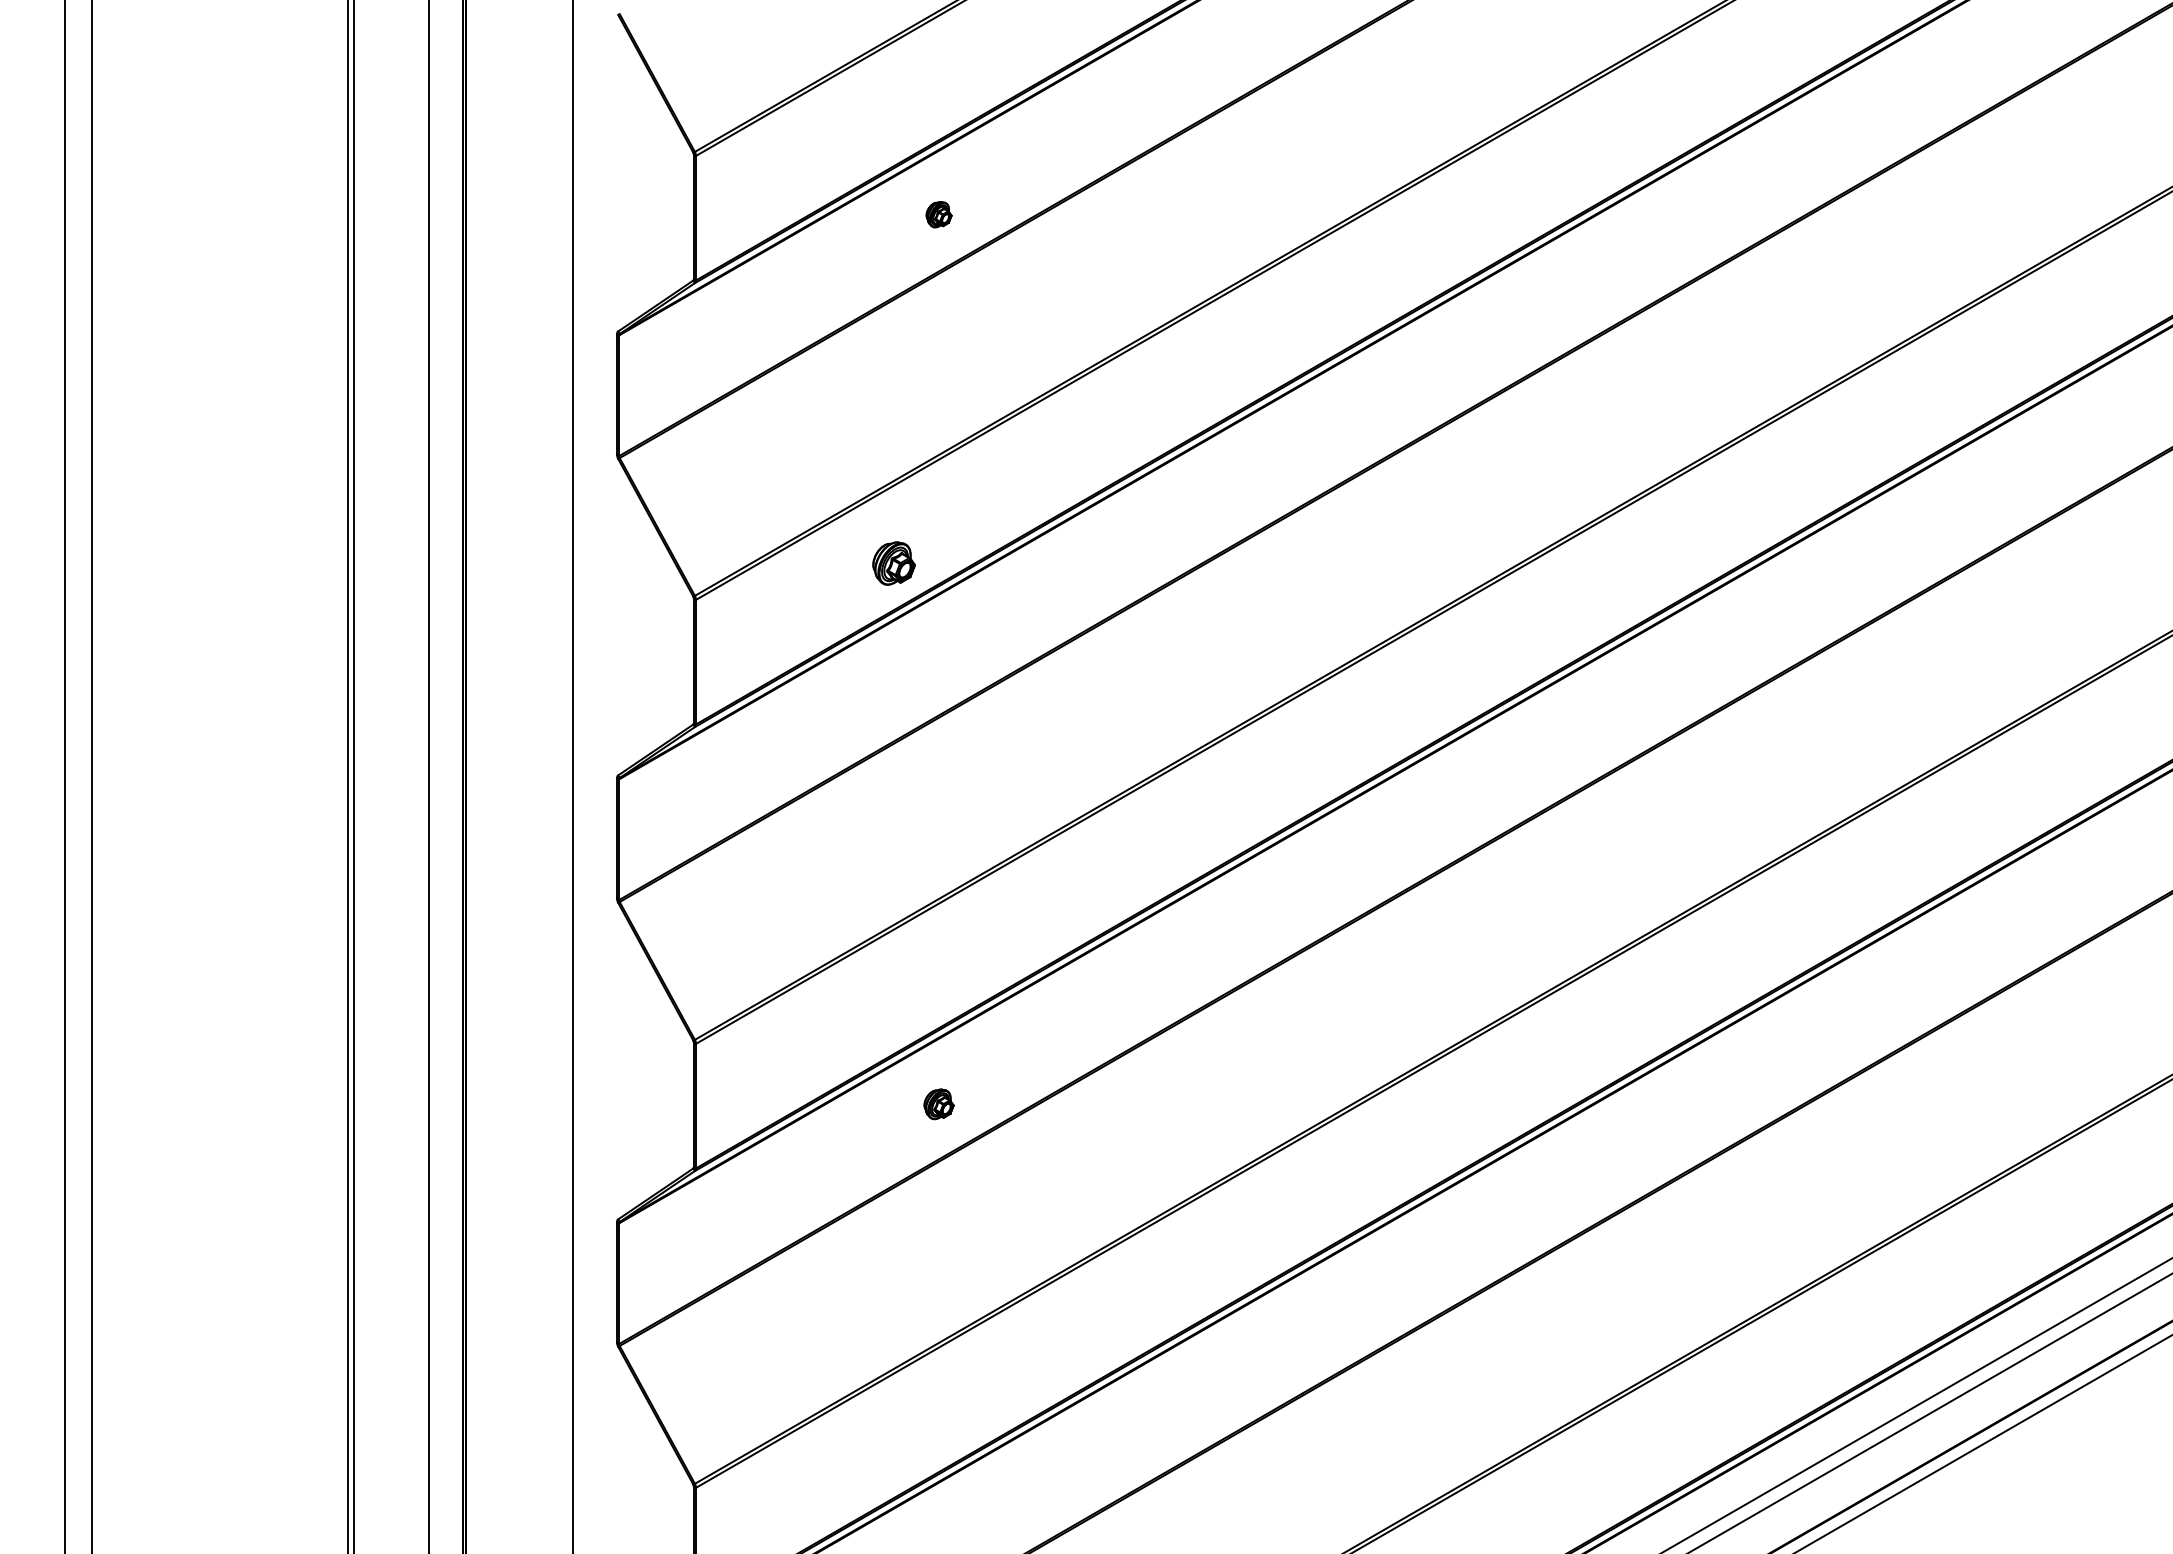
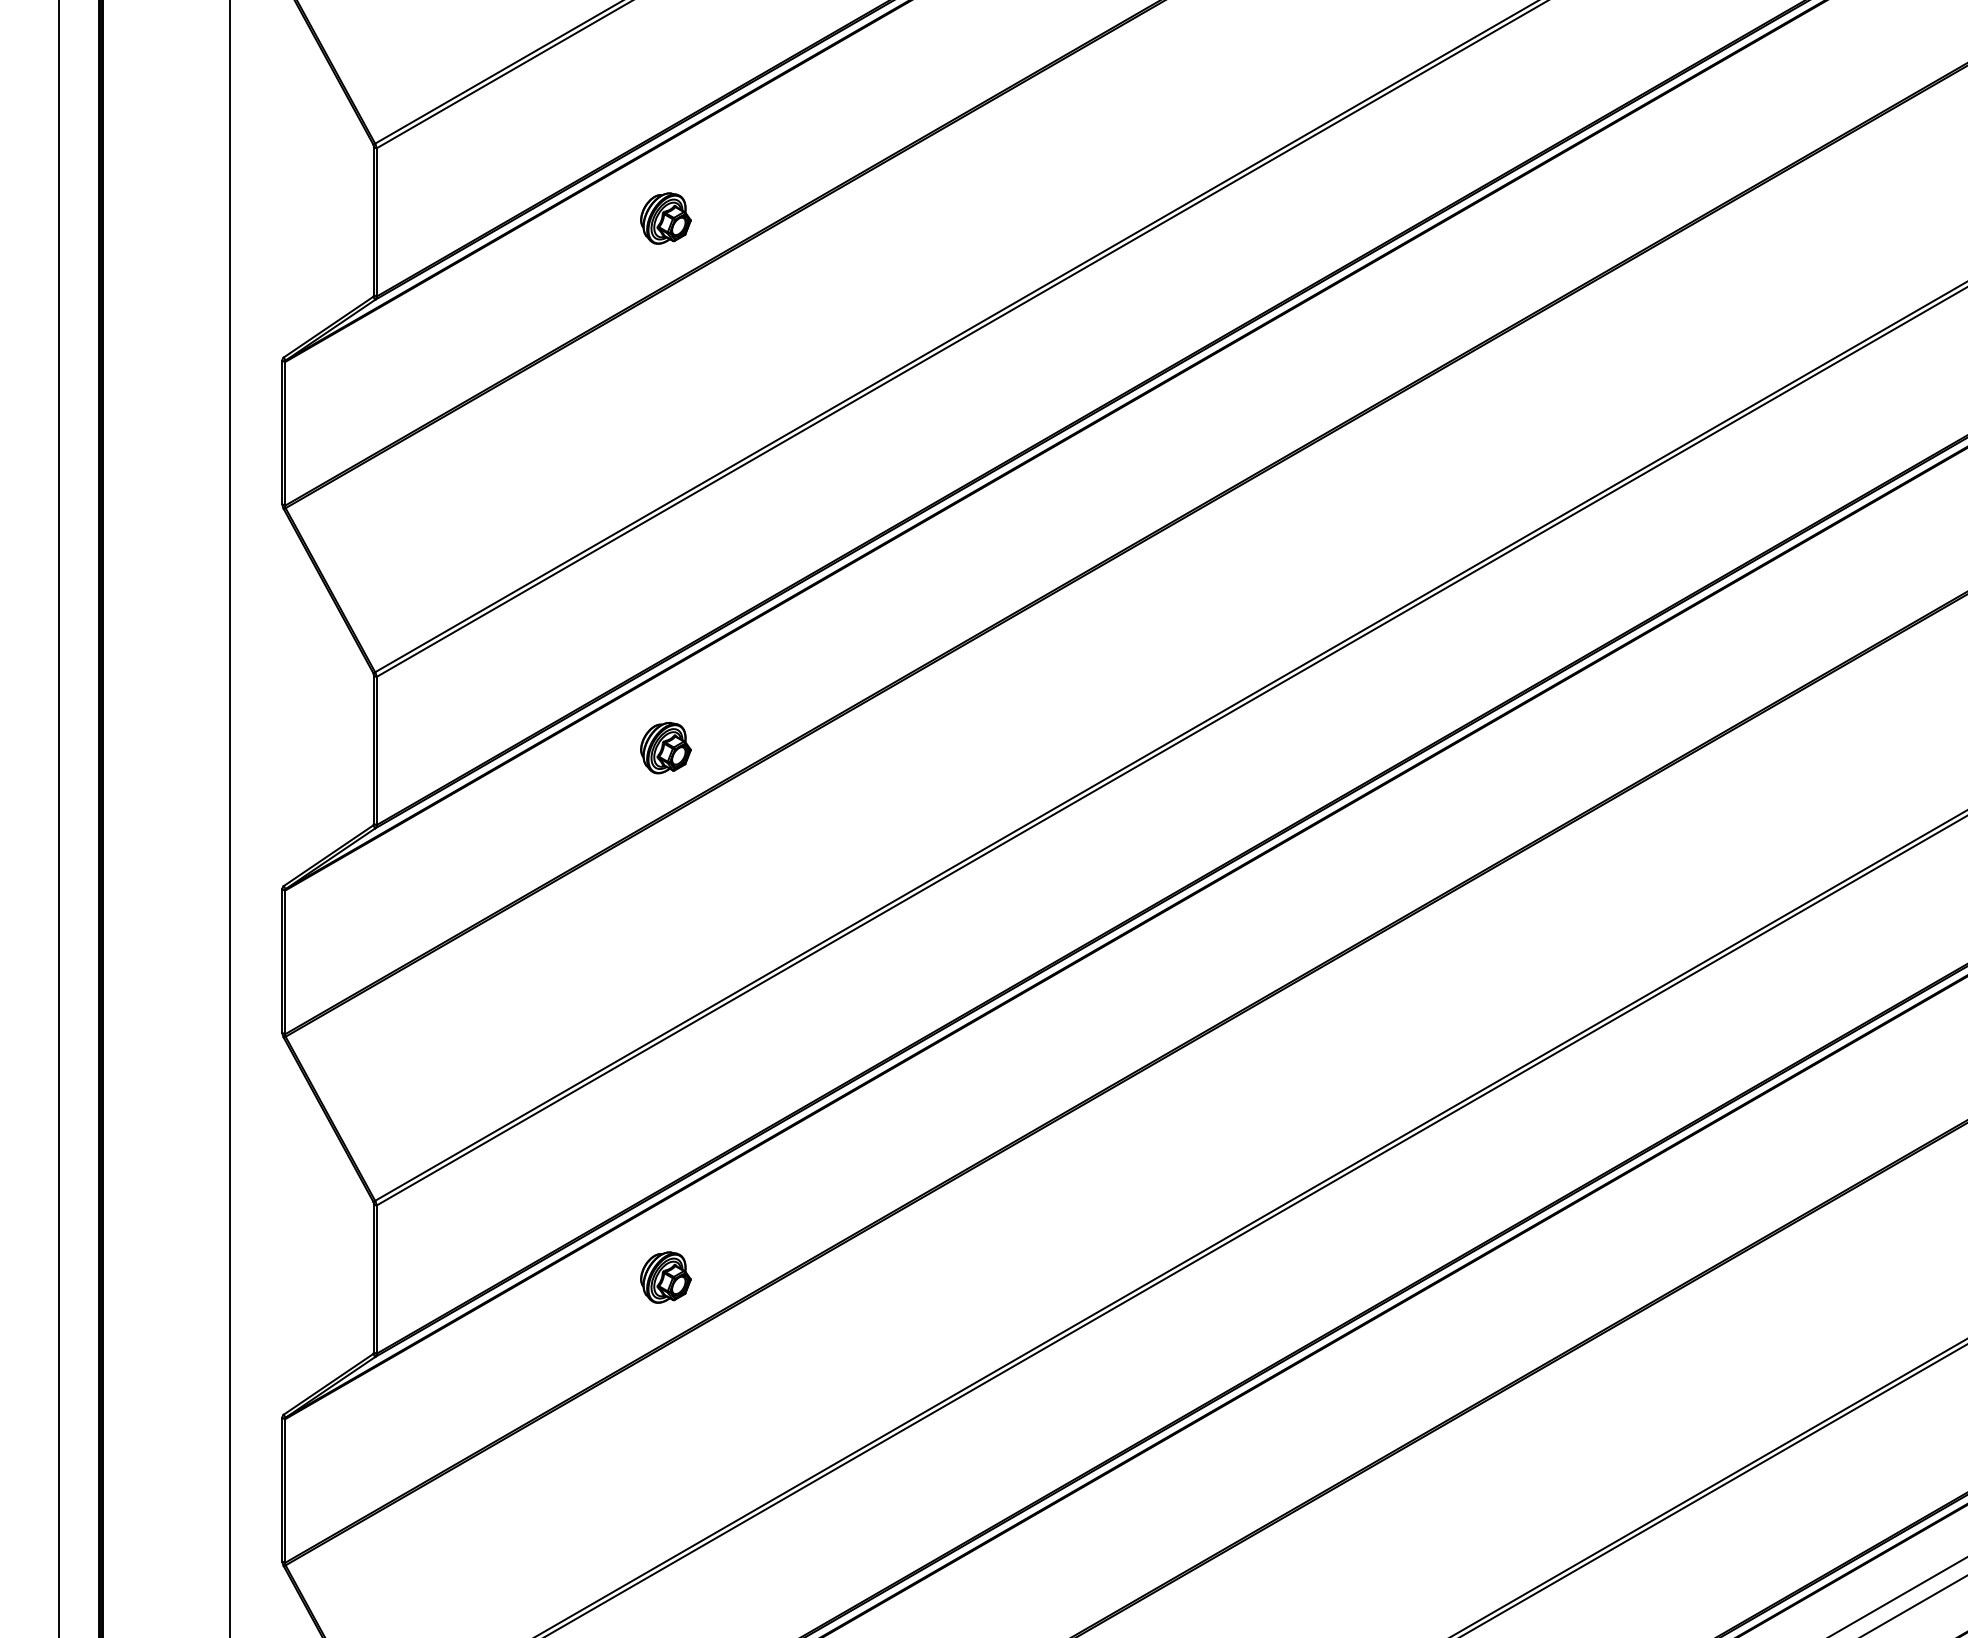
part: (938, 214) -> (665, 218), size x1.67
part: (893, 563) -> (665, 747), moved
part: (938, 1104) -> (665, 1277), size x1.43

